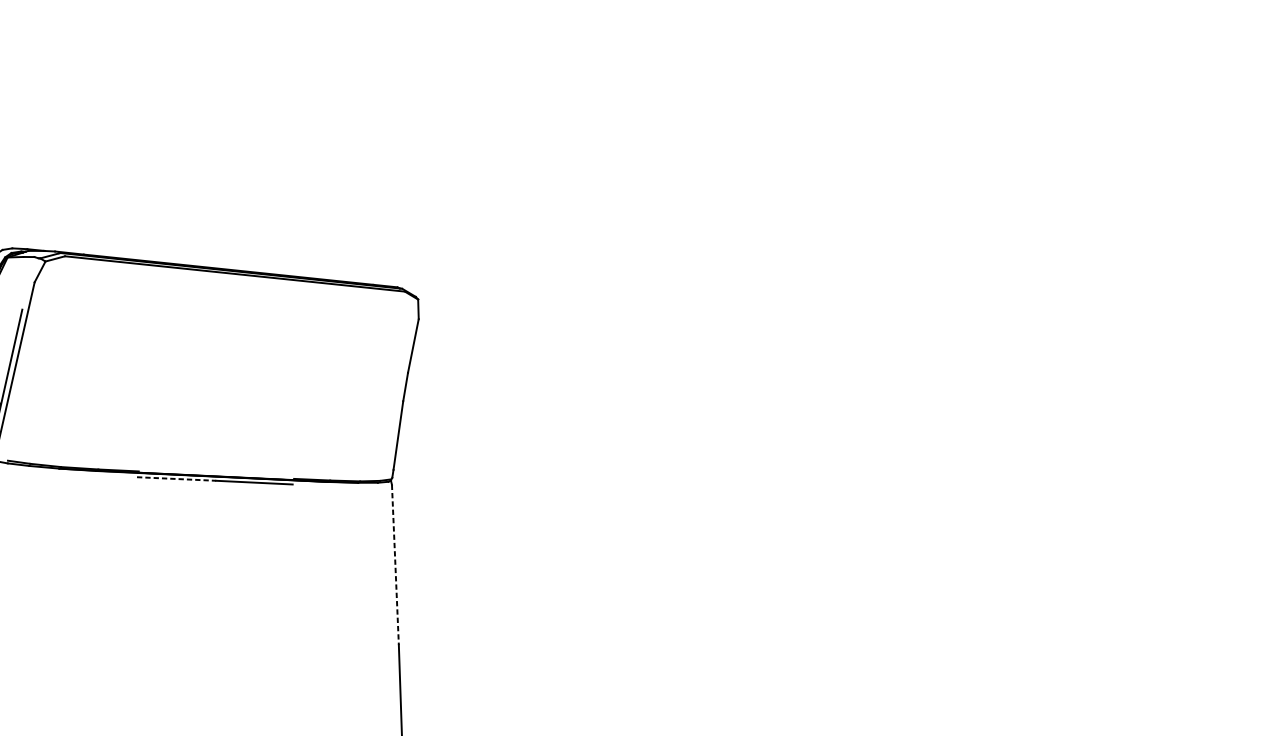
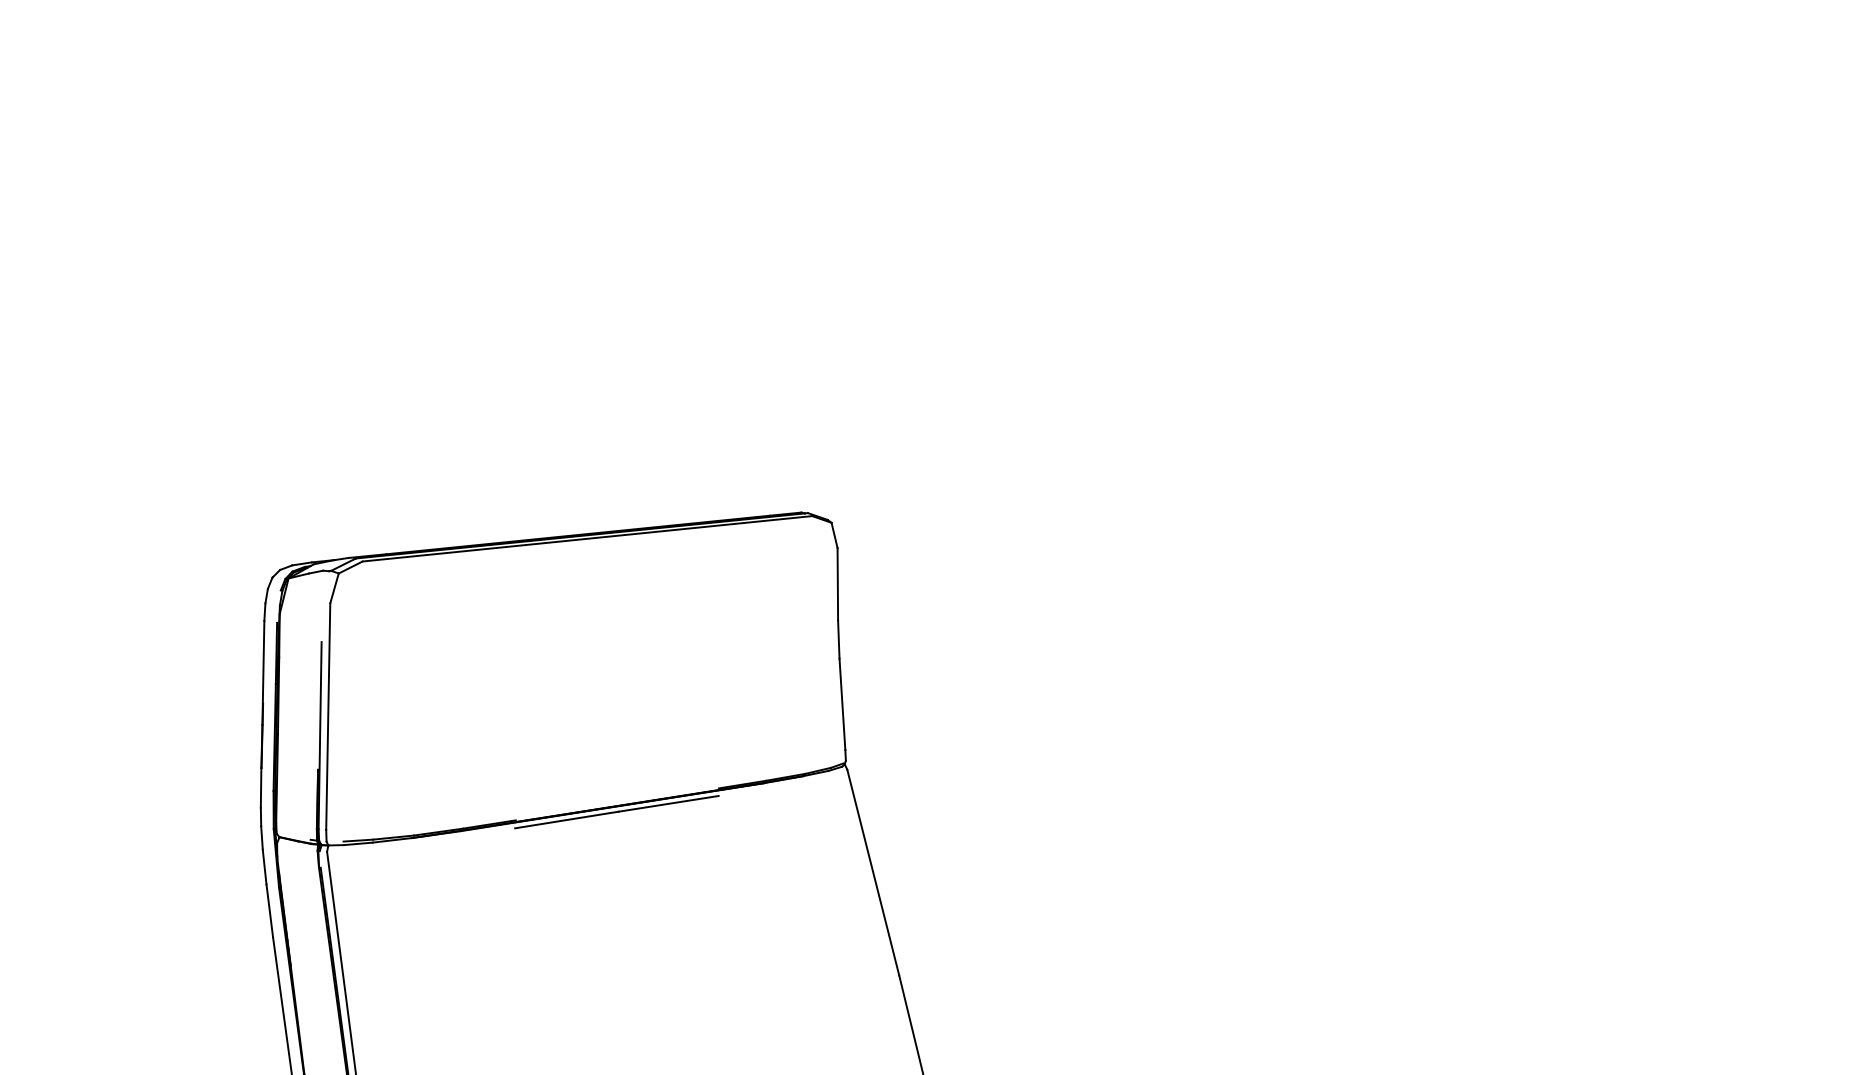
line: (177, 478) -> (567, 819), dashed -> solid
line: (395, 565) -> (873, 873), dashed -> solid

